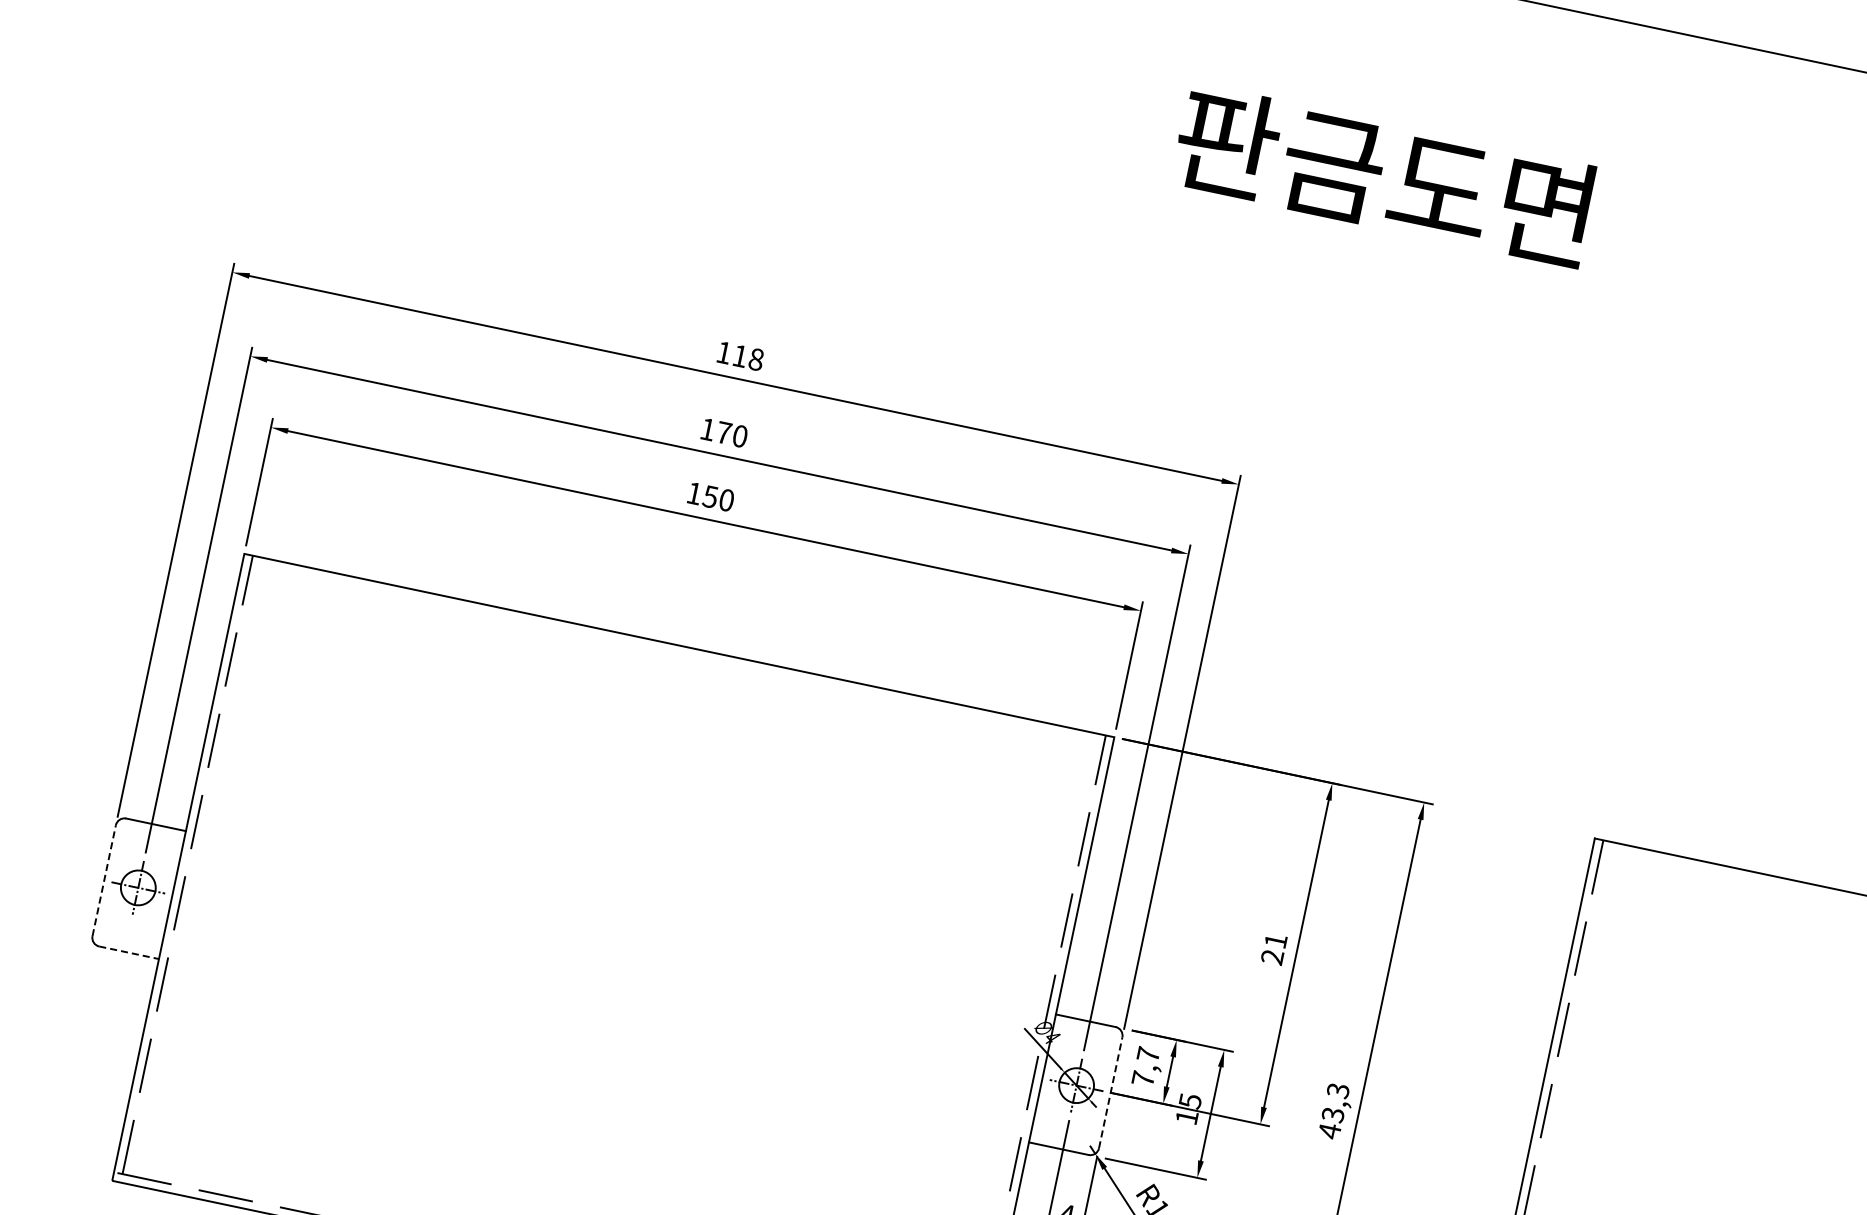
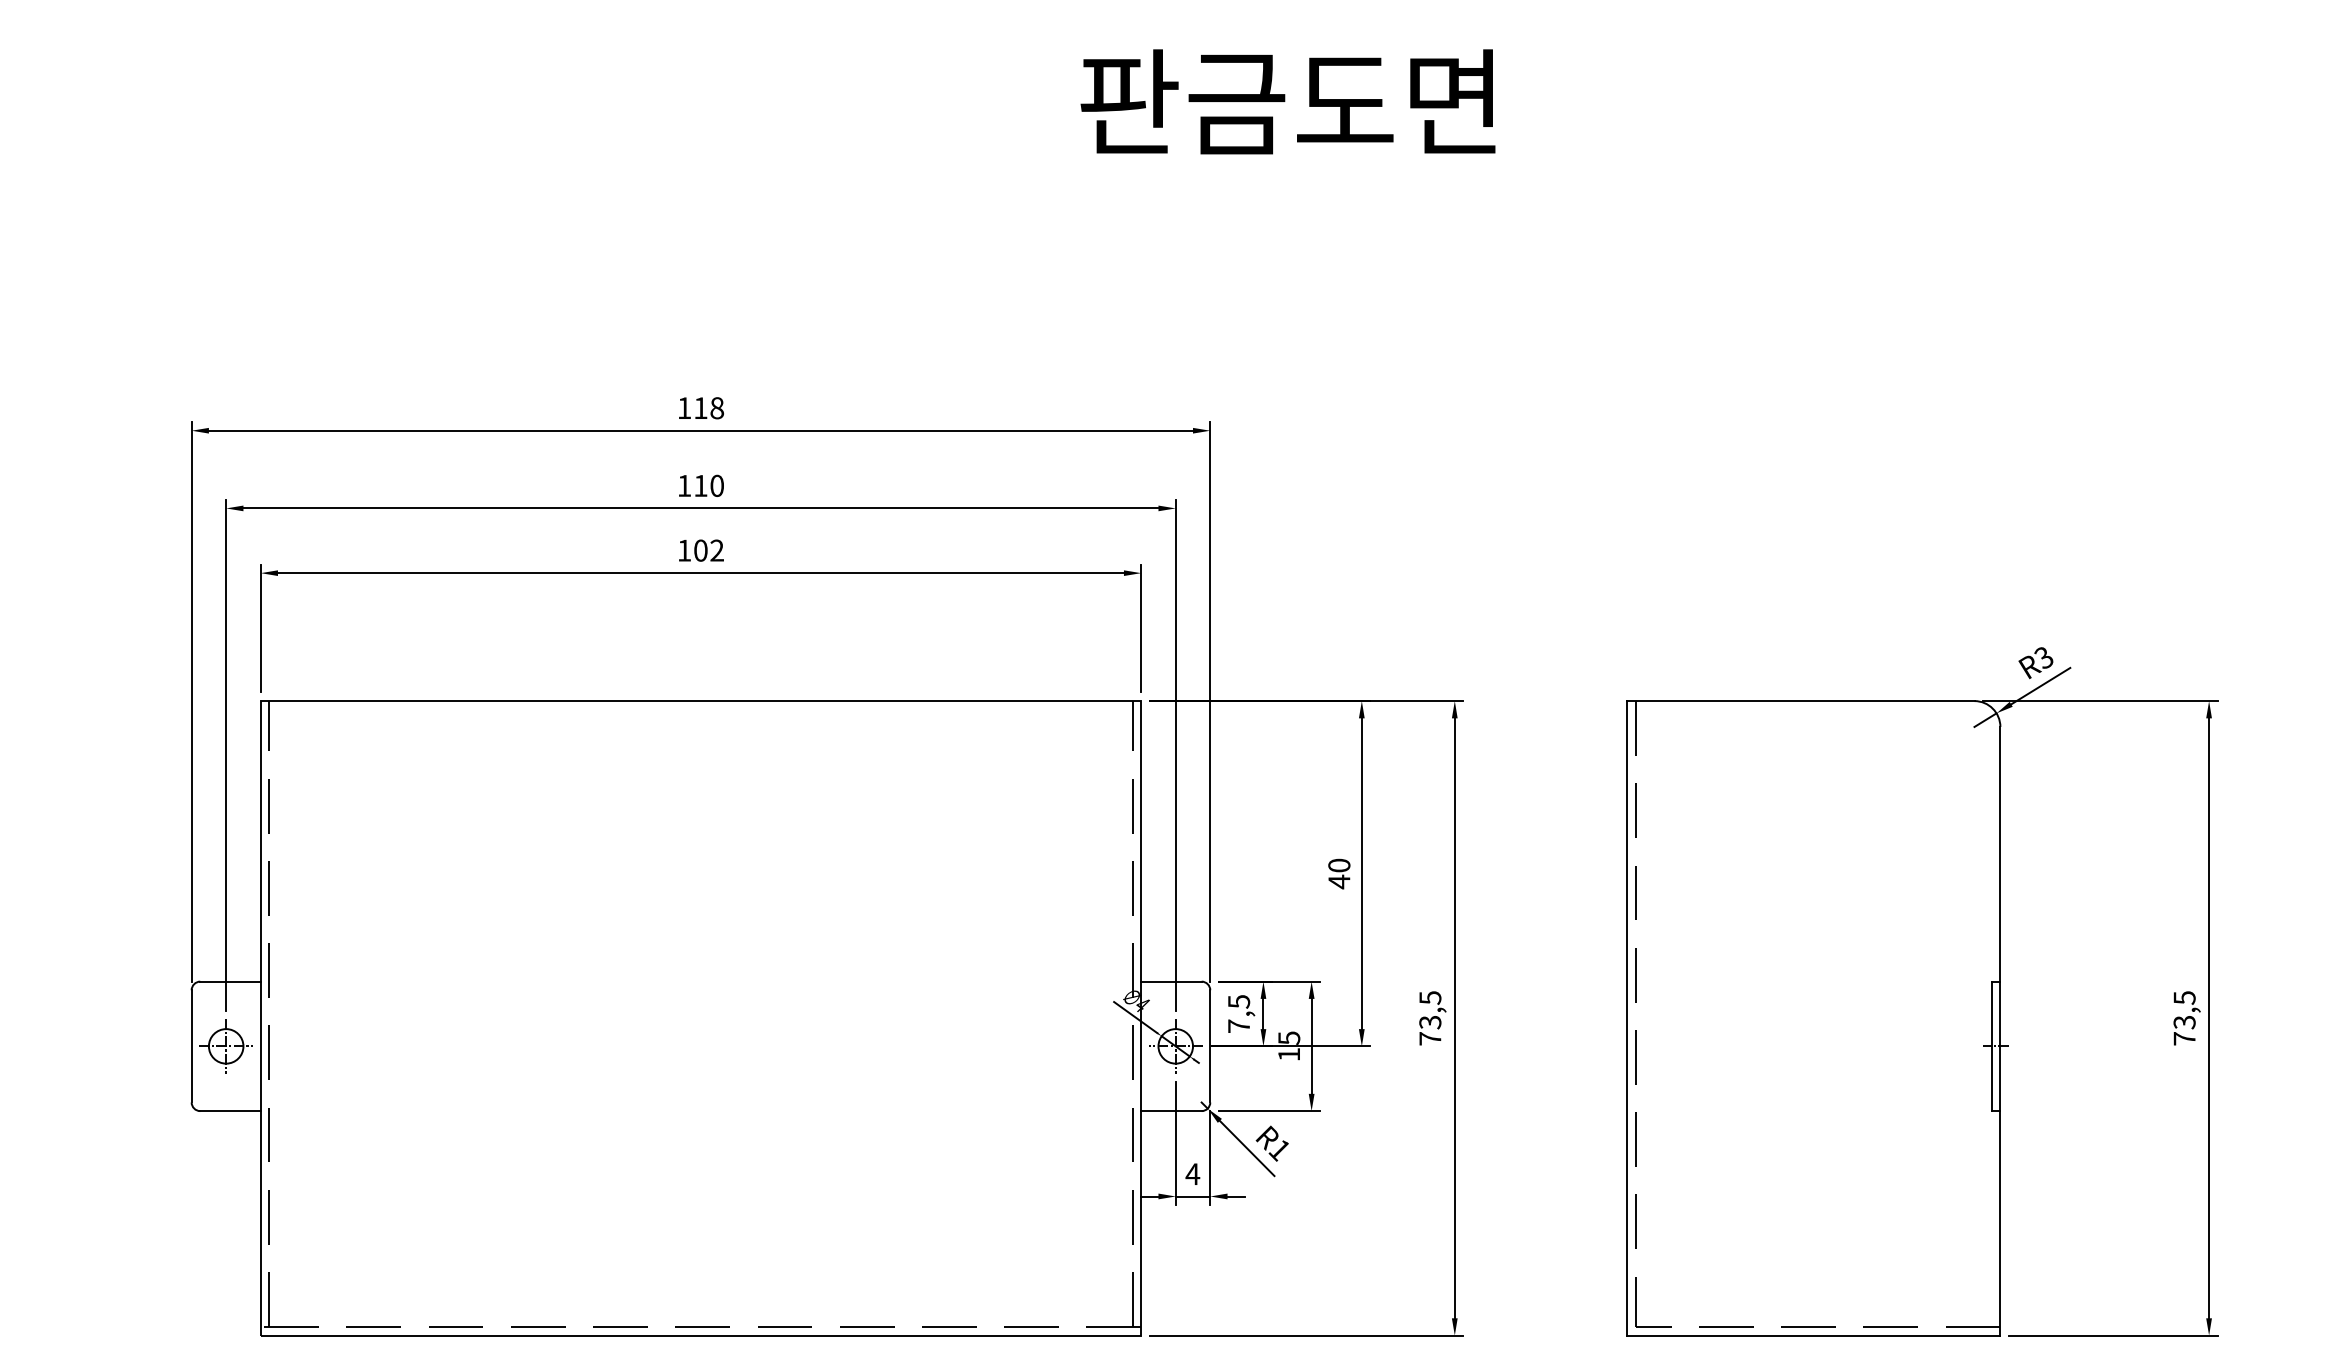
text: (723, 432) -> (700, 485), 170 -> 110
text: (718, 498) -> (708, 550), 150 -> 102
line: (104, 879) -> (191, 1045), dashed -> solid
text: (1274, 948) -> (1339, 873), 21 -> 40
line: (130, 953) -> (231, 1111), dashed -> solid
text: (1148, 1054) -> (1239, 1001), 7,7 -> 7,5
line: (1111, 1091) -> (1210, 1045), dashed -> solid
text: (1334, 1111) -> (1430, 1018), 43,3 -> 73,5

